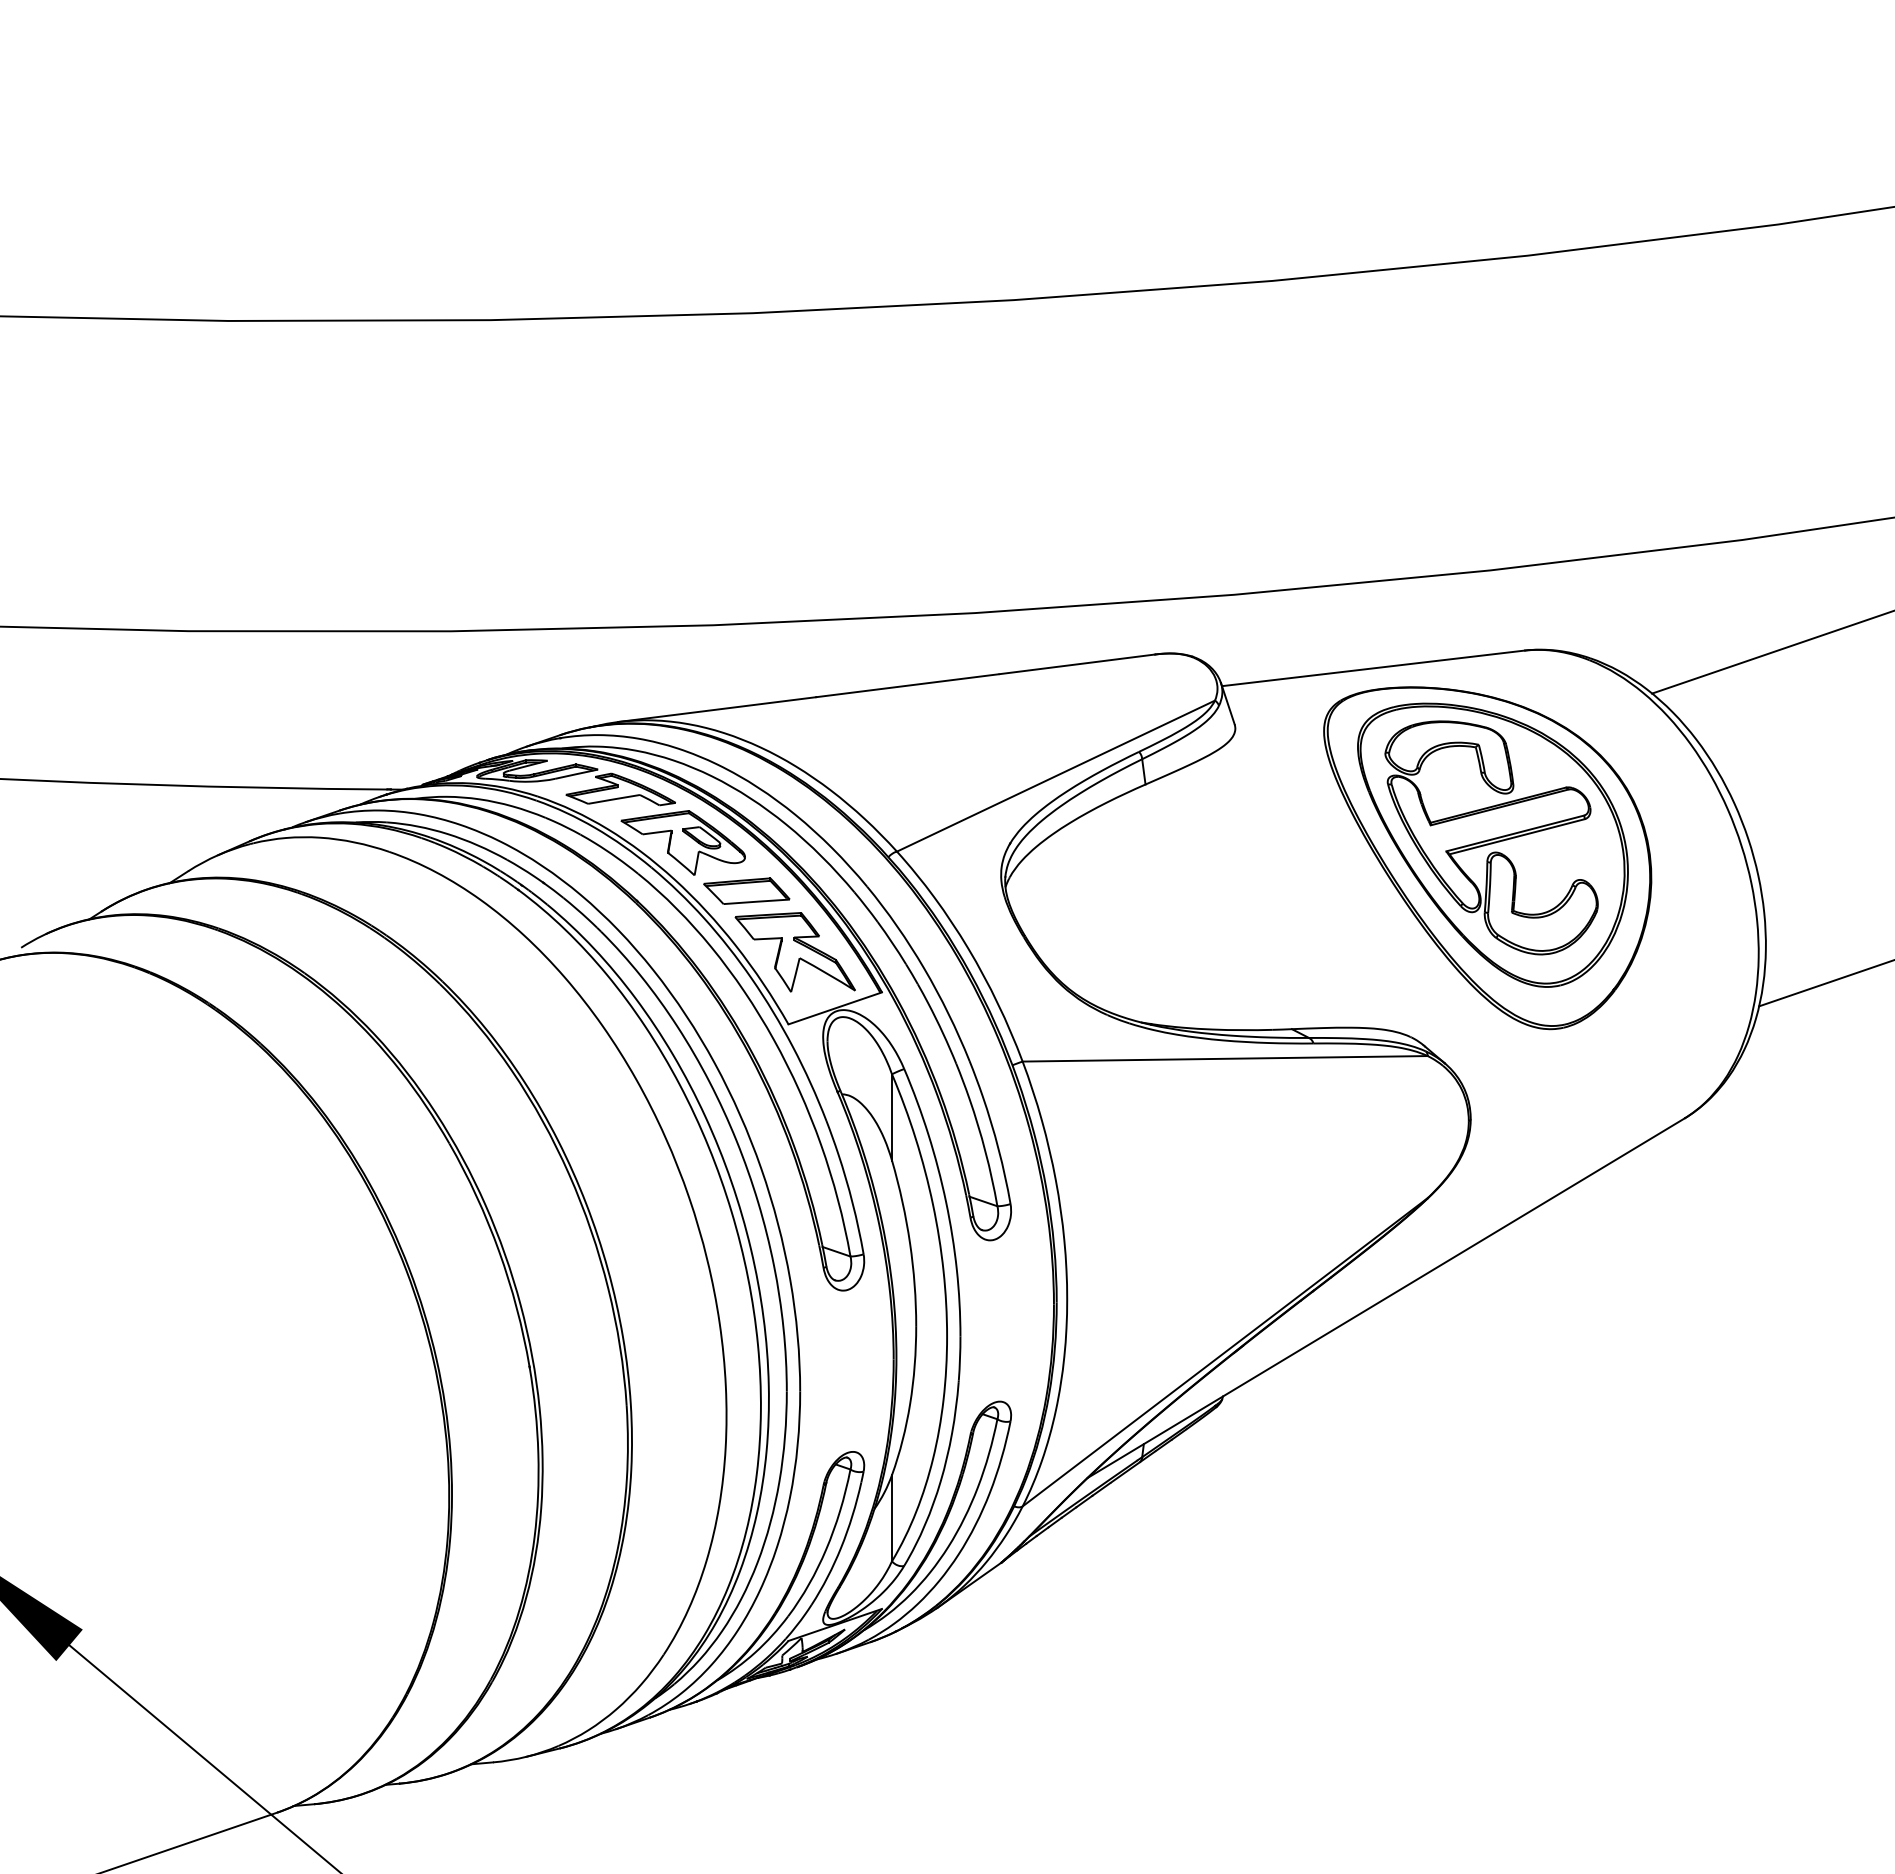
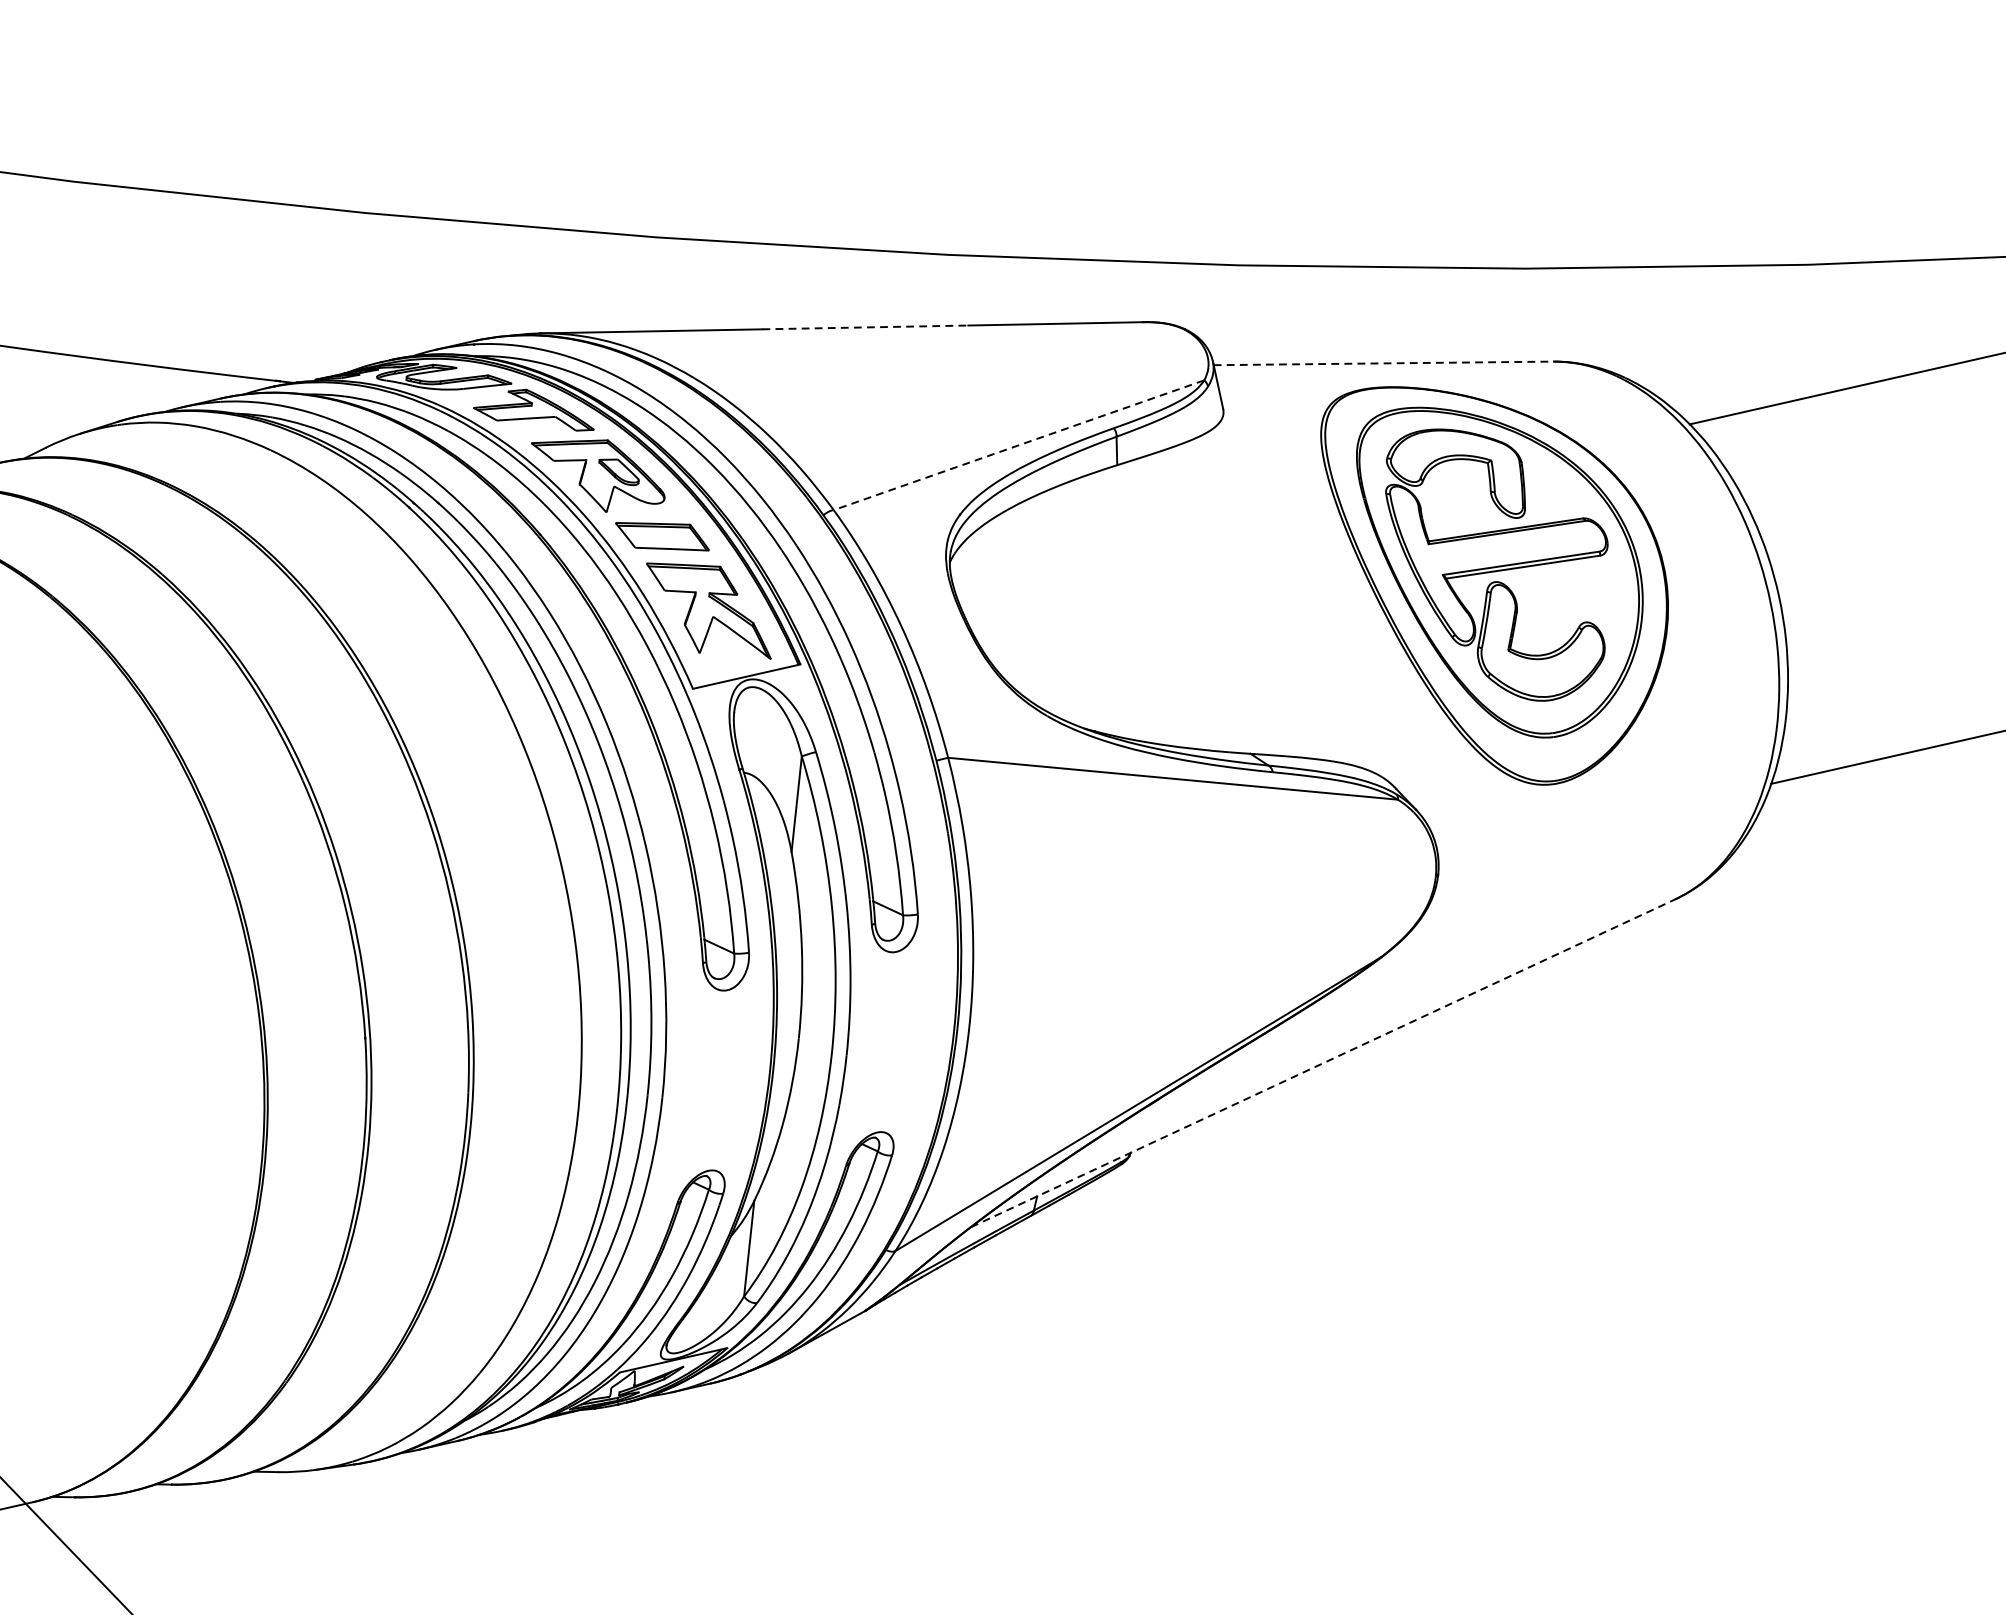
line: (1373, 668) -> (1383, 363), solid -> dashed
line: (907, 685) -> (865, 327), solid -> dashed
line: (1055, 776) -> (1018, 445), solid -> dashed
line: (1386, 1298) -> (1323, 1063), solid -> dashed

